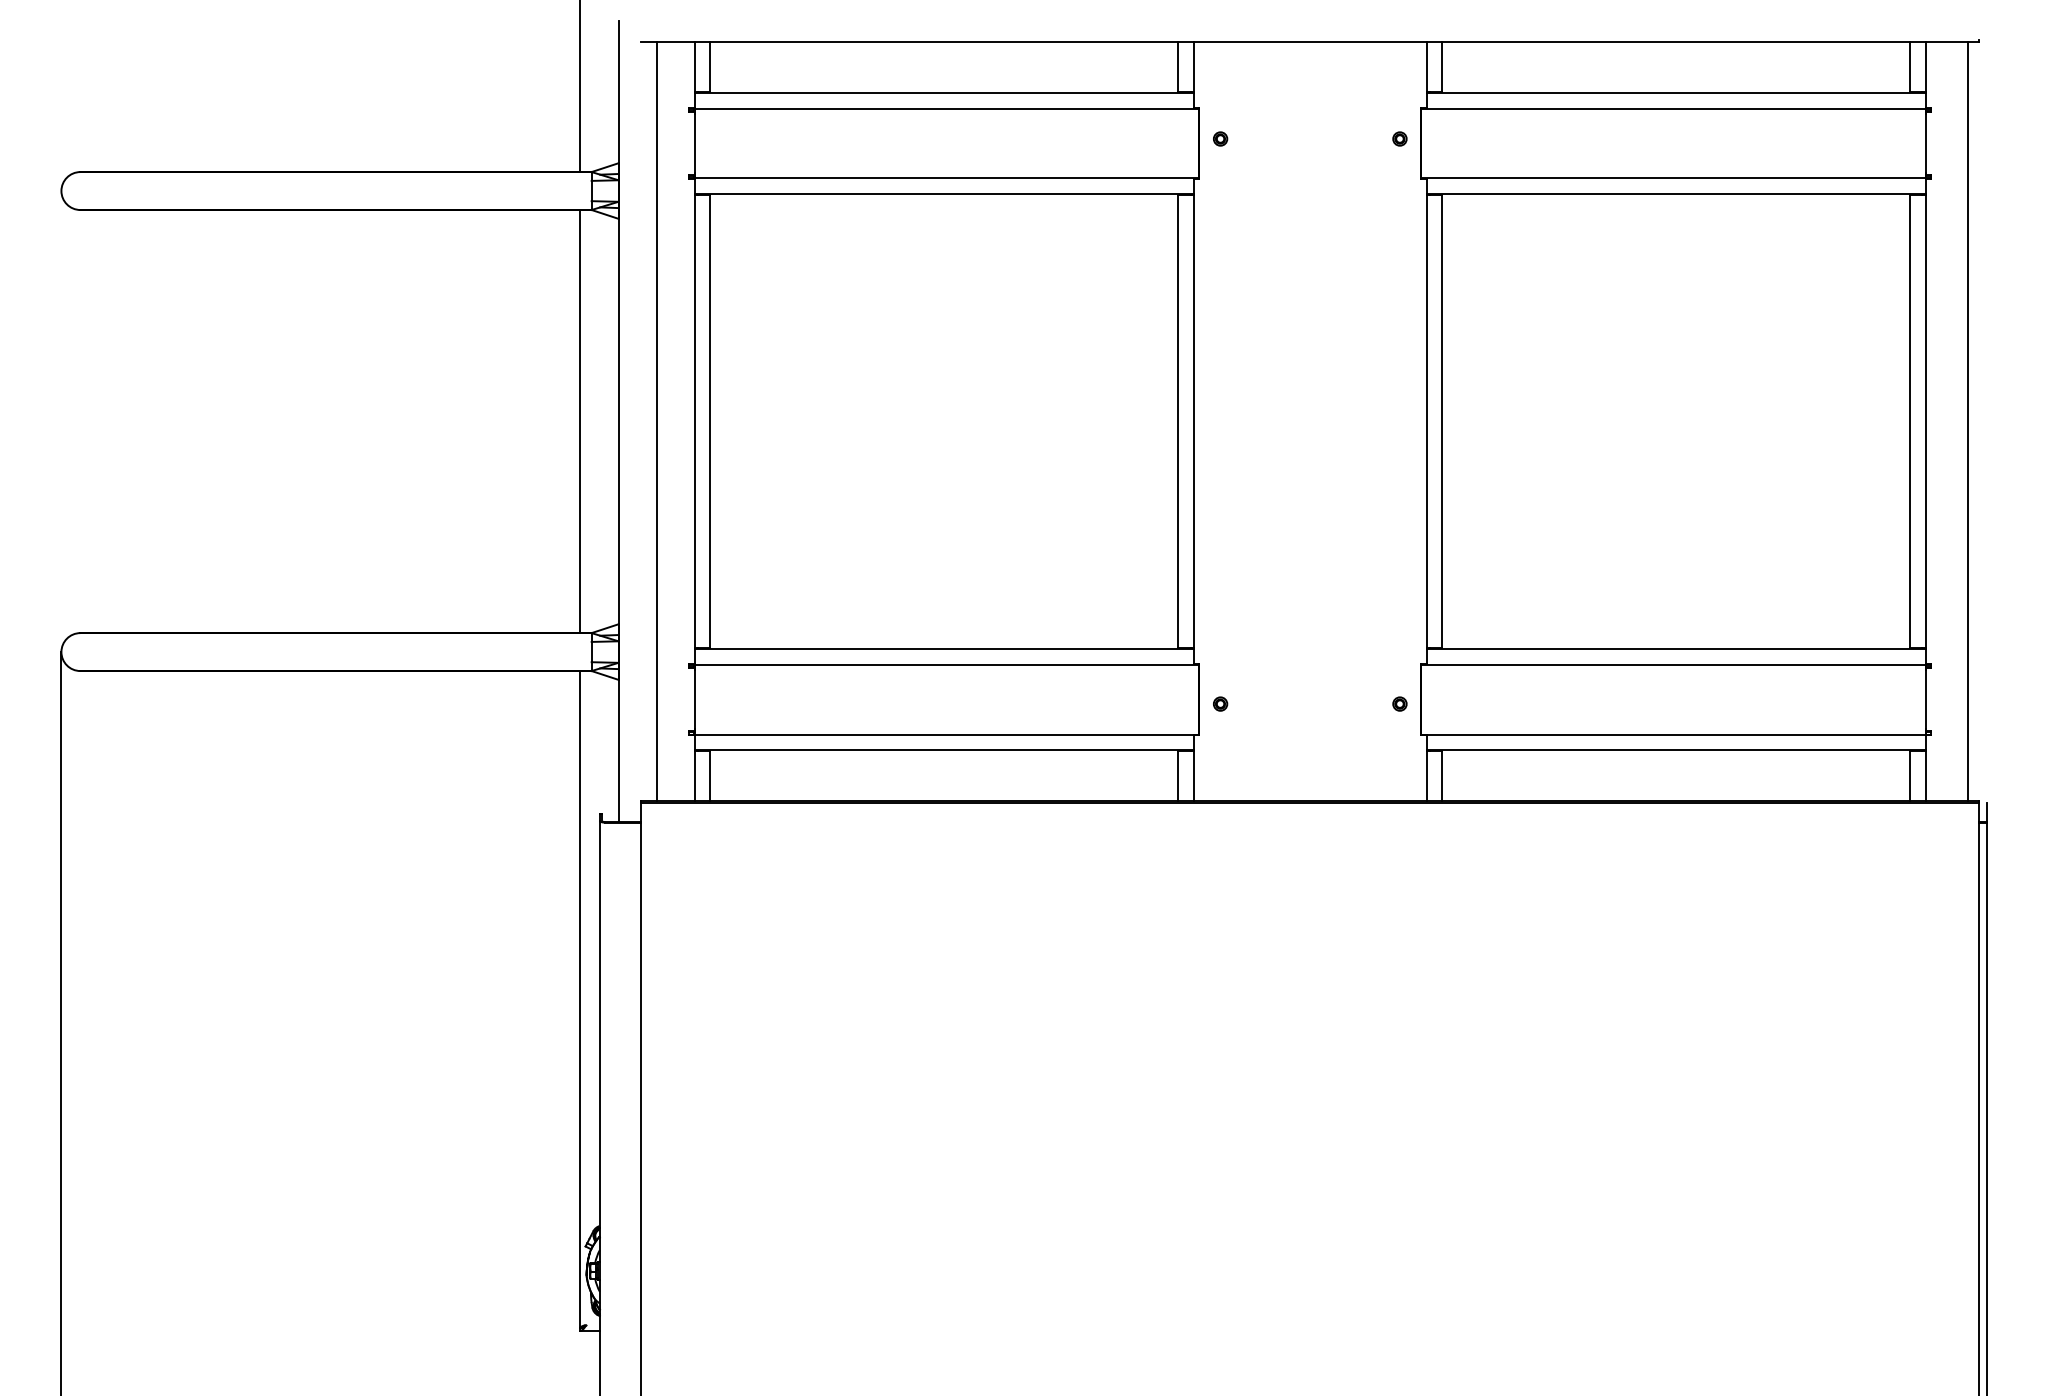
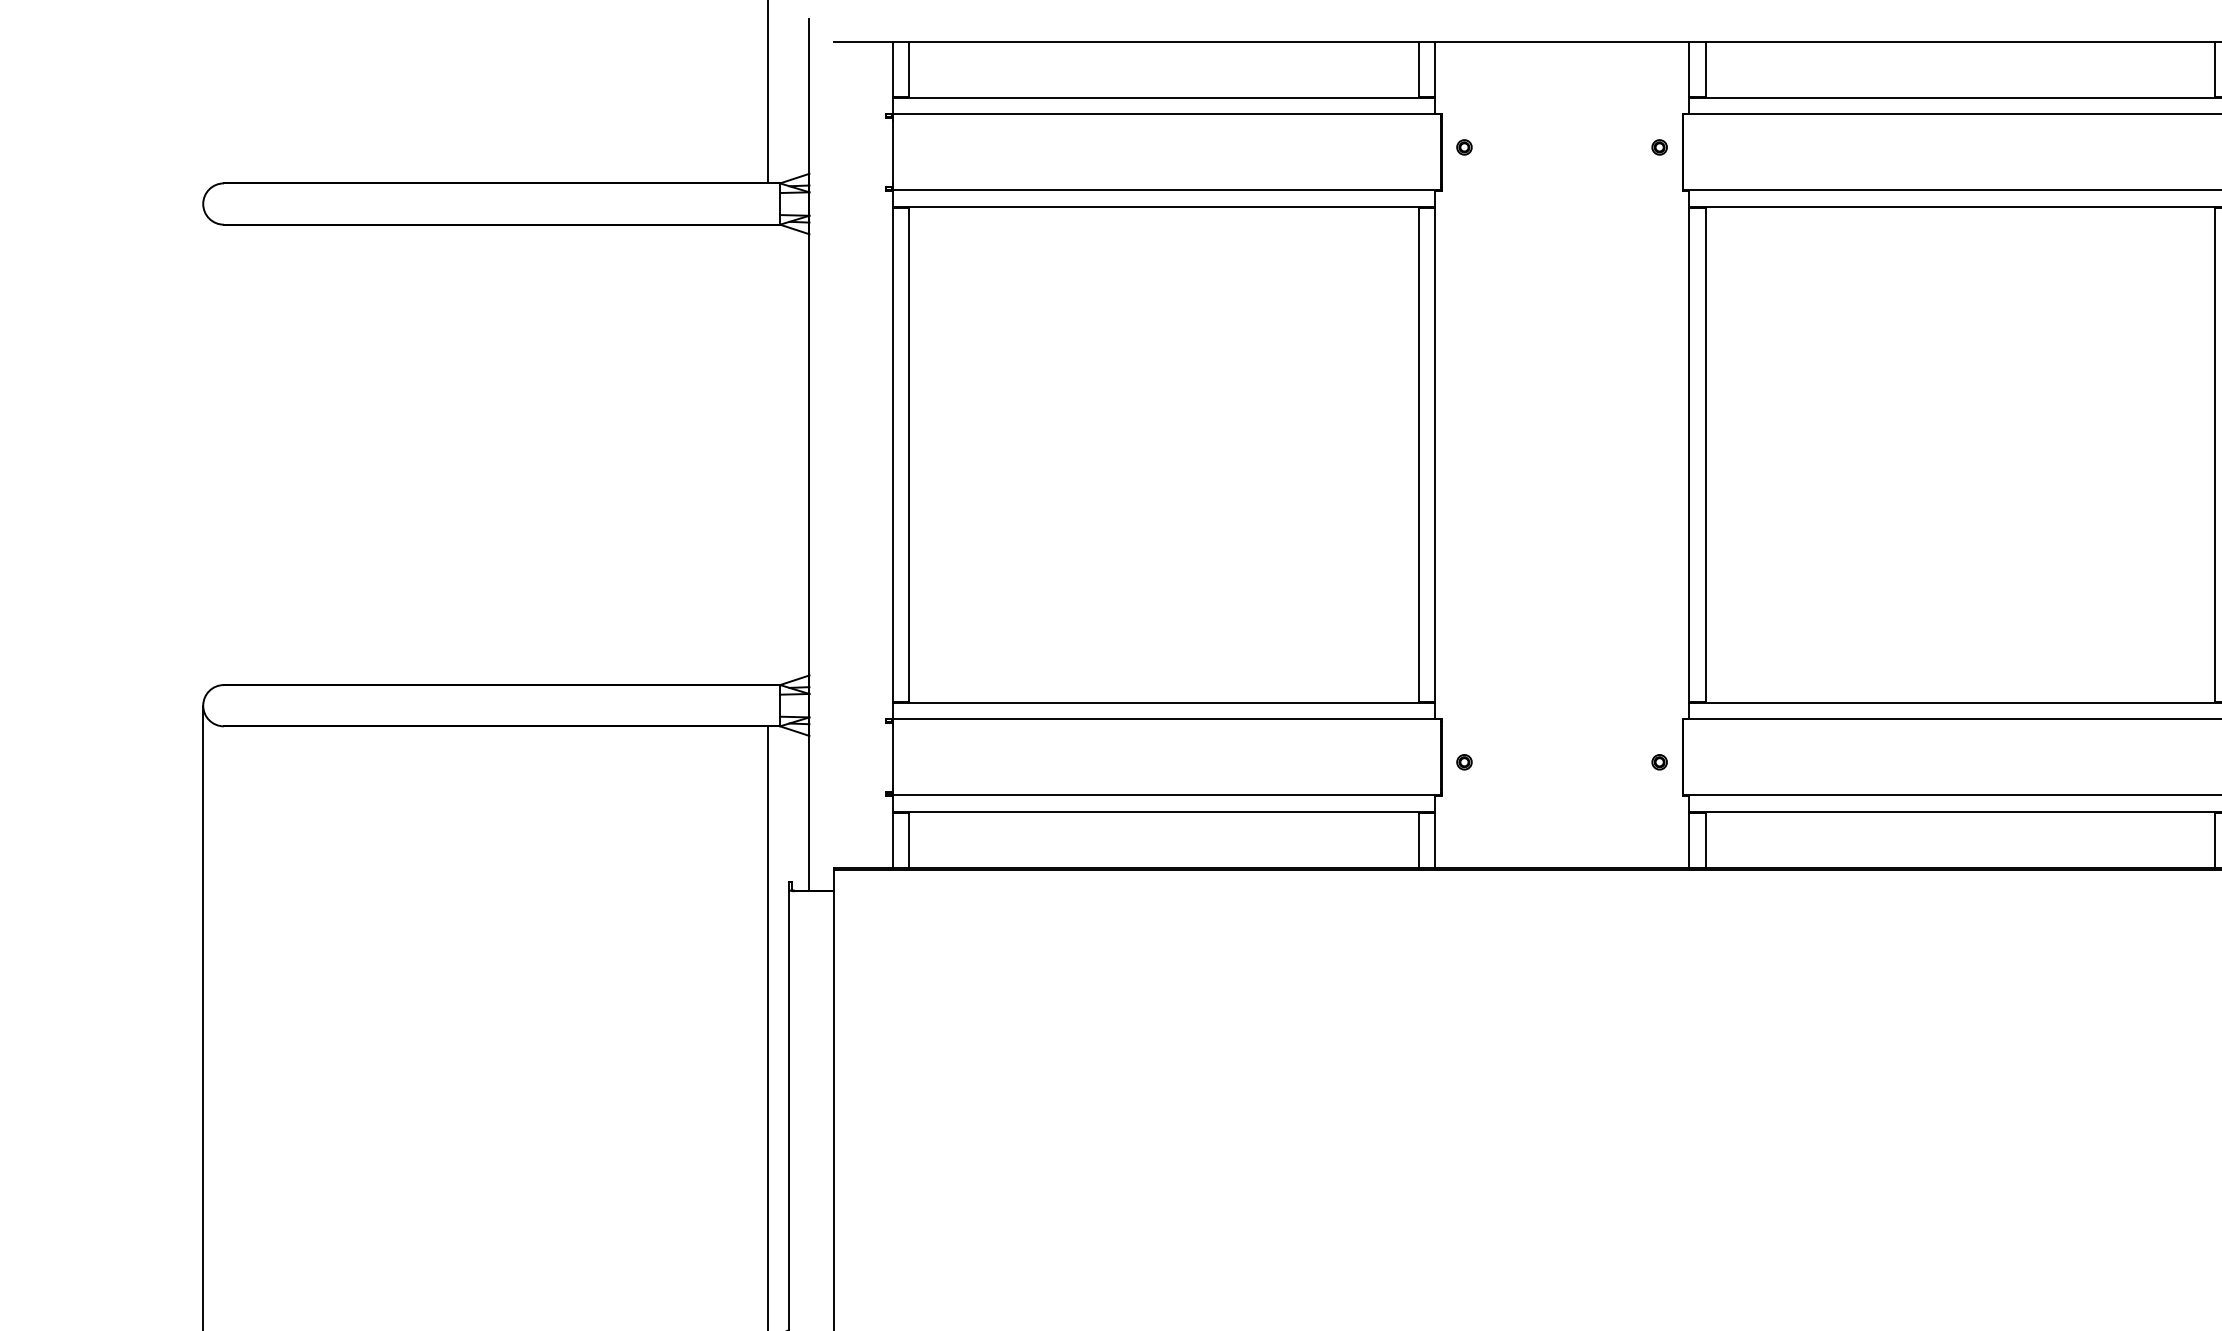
line: (580, 421) -> (768, 454), removed
line: (656, 421) -> (850, 454), removed

